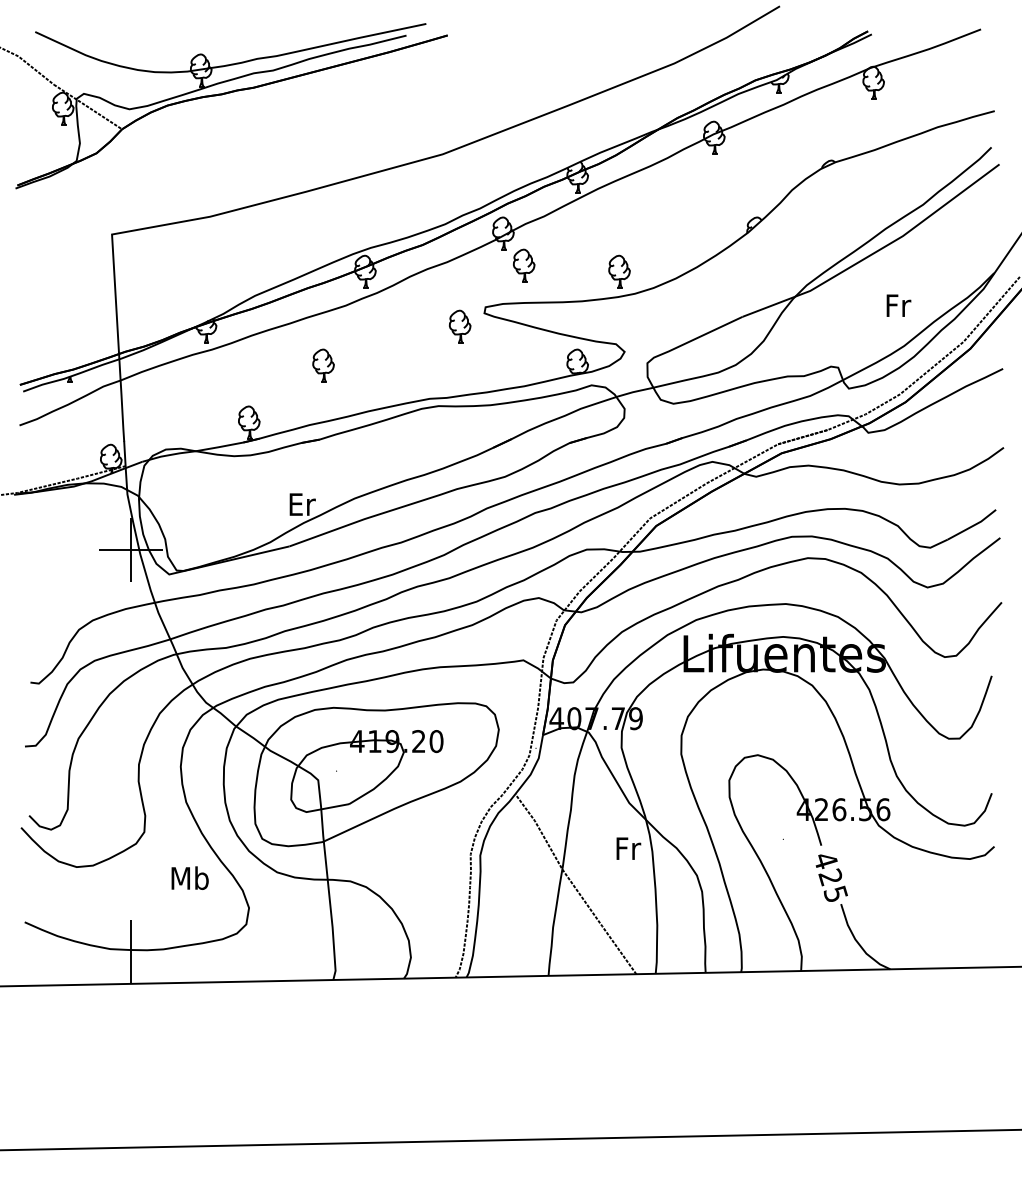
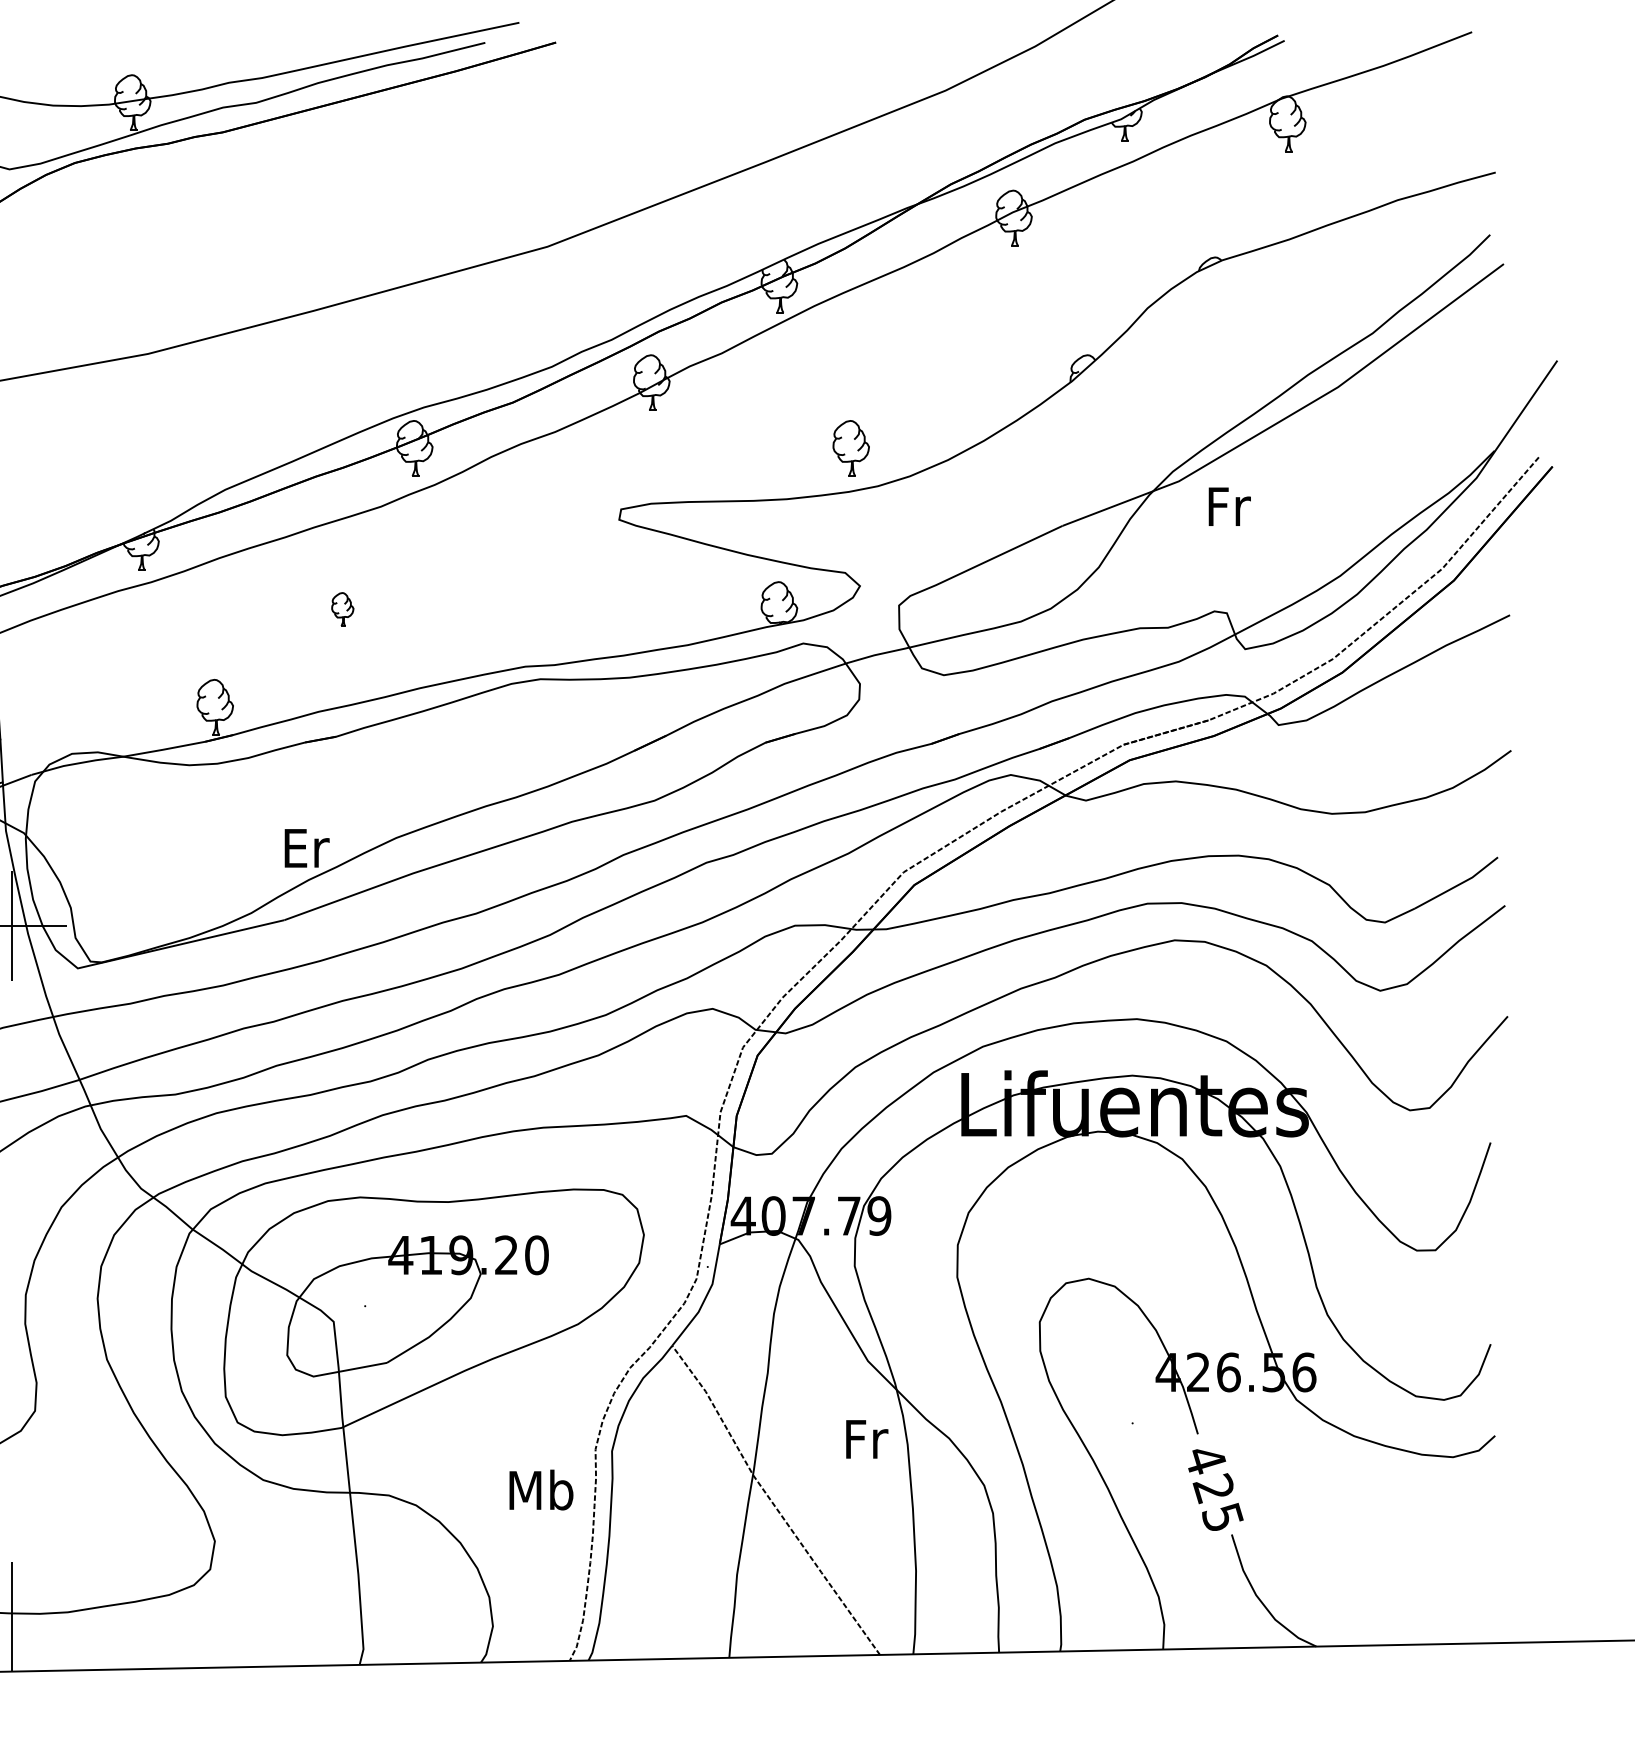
part: (524, 265) -> (687, 437), removed
text: (898, 305) -> (1229, 506), moved
part: (460, 326) -> (578, 542), removed
part: (323, 365) -> (342, 609), size x0.6
text: (189, 877) -> (540, 1488), moved

